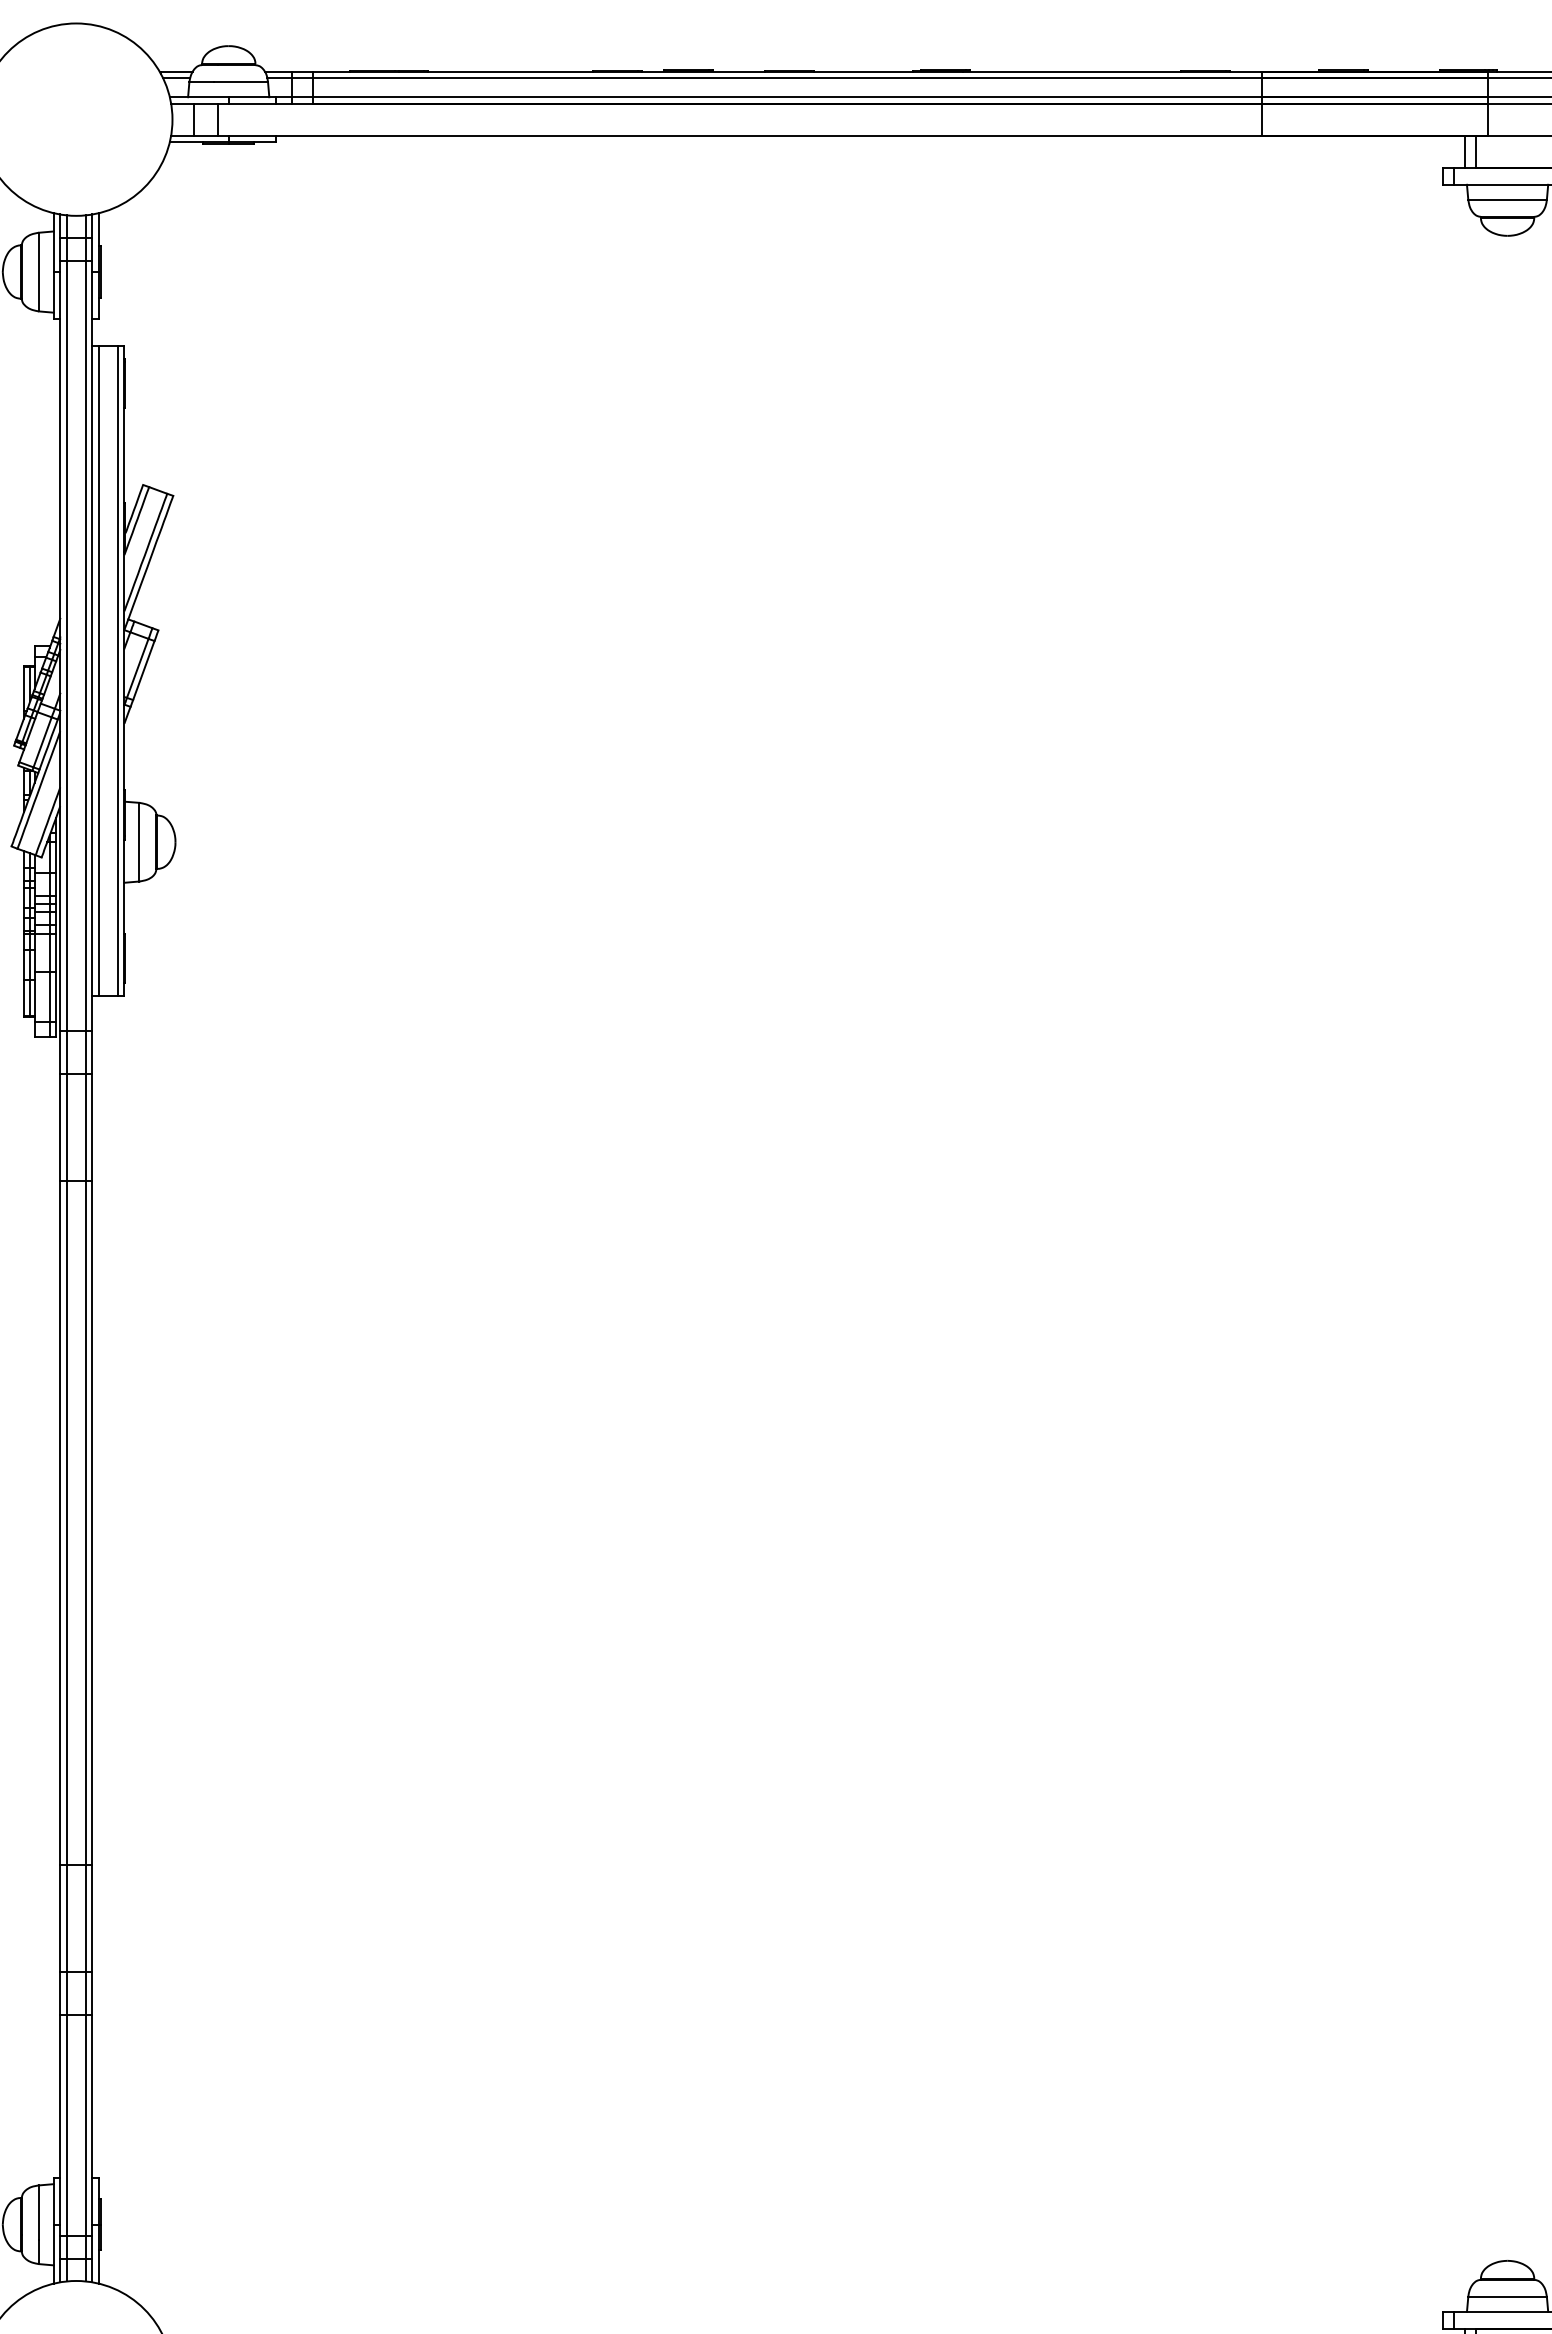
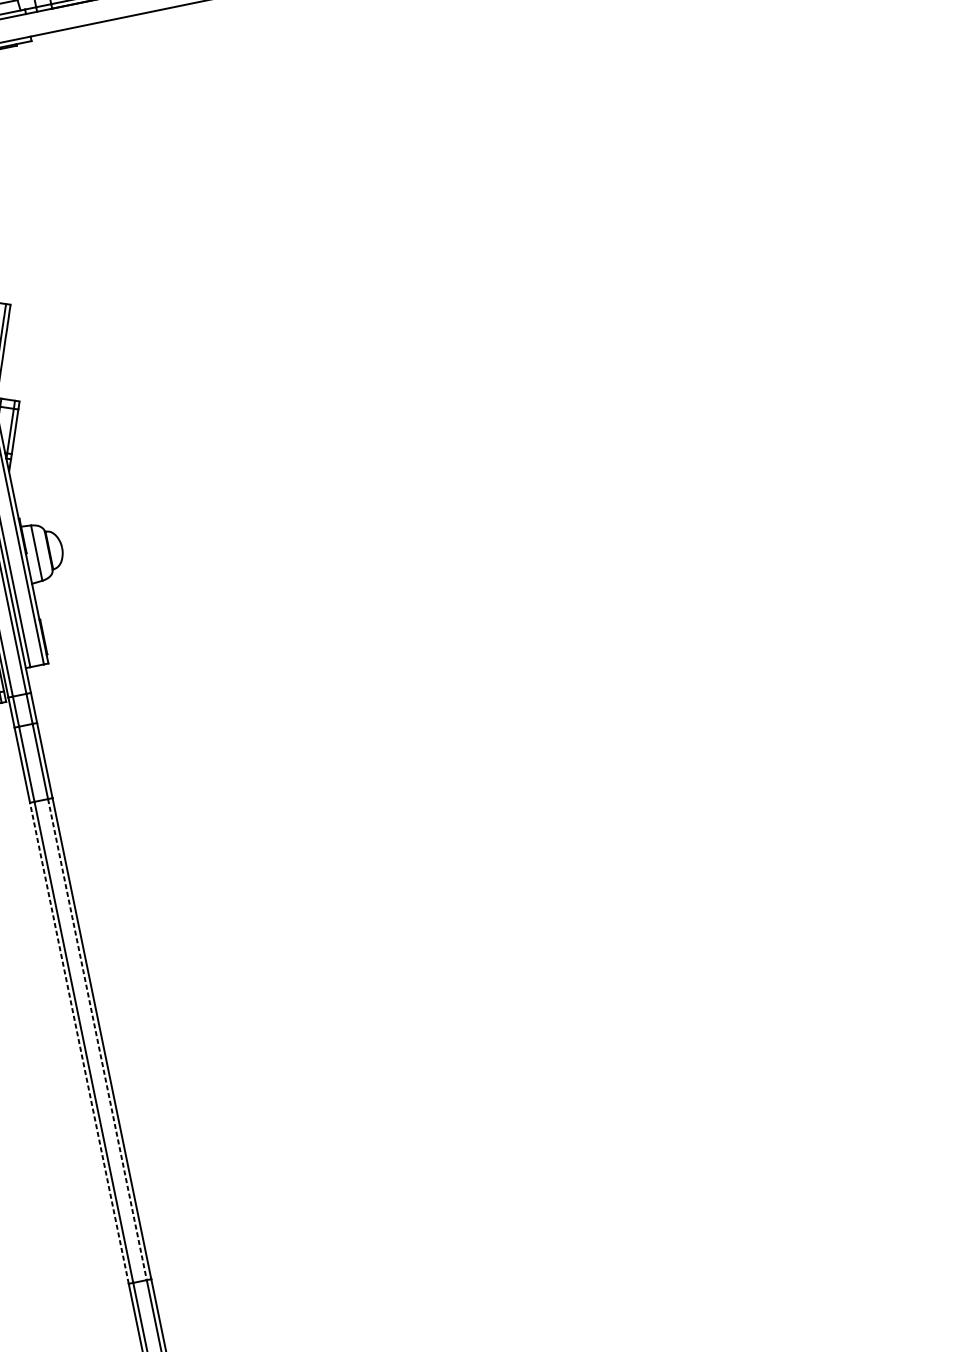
line: (60, 1522) -> (79, 1042), solid -> dashed
line: (85, 1523) -> (97, 1040), solid -> dashed

